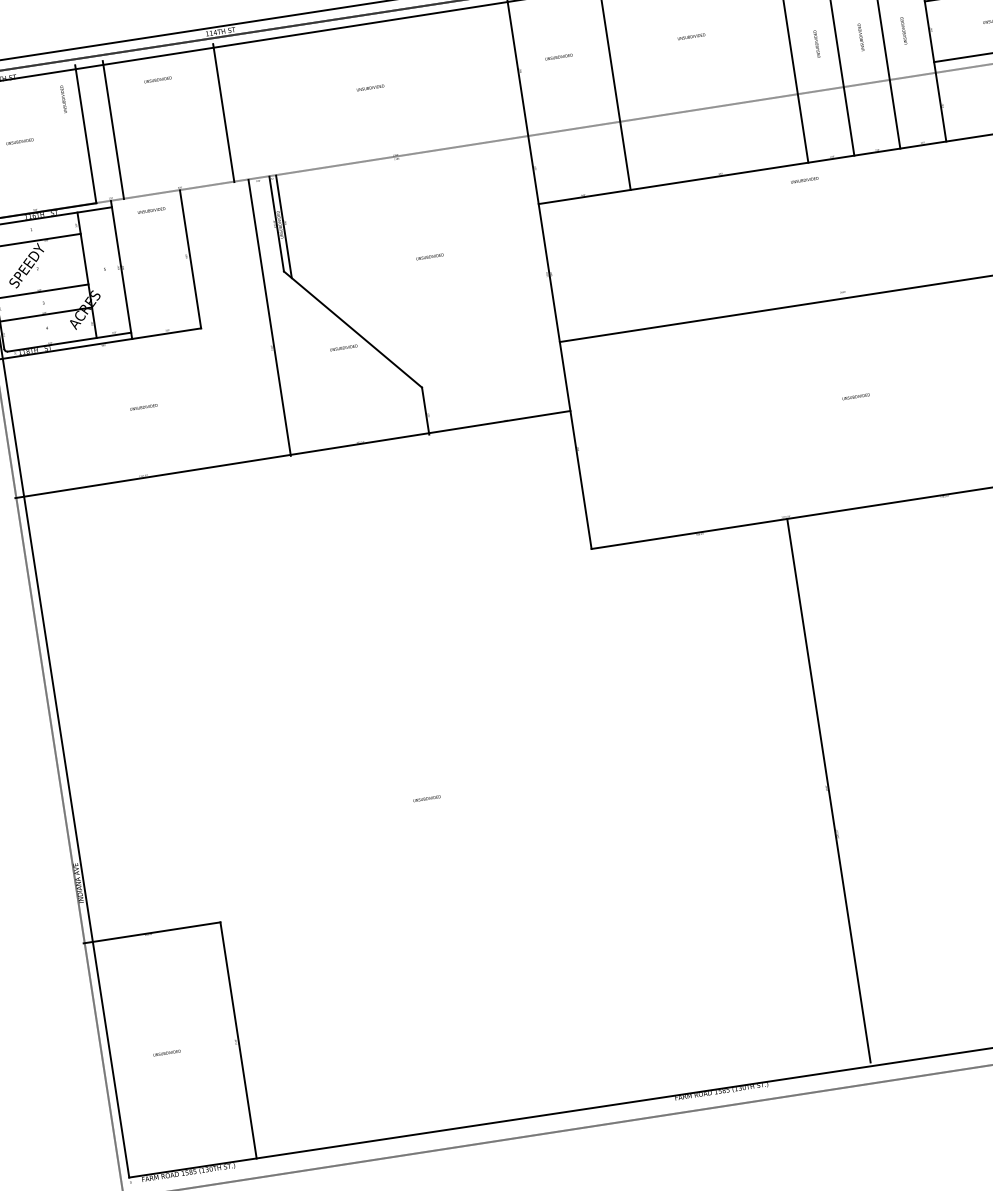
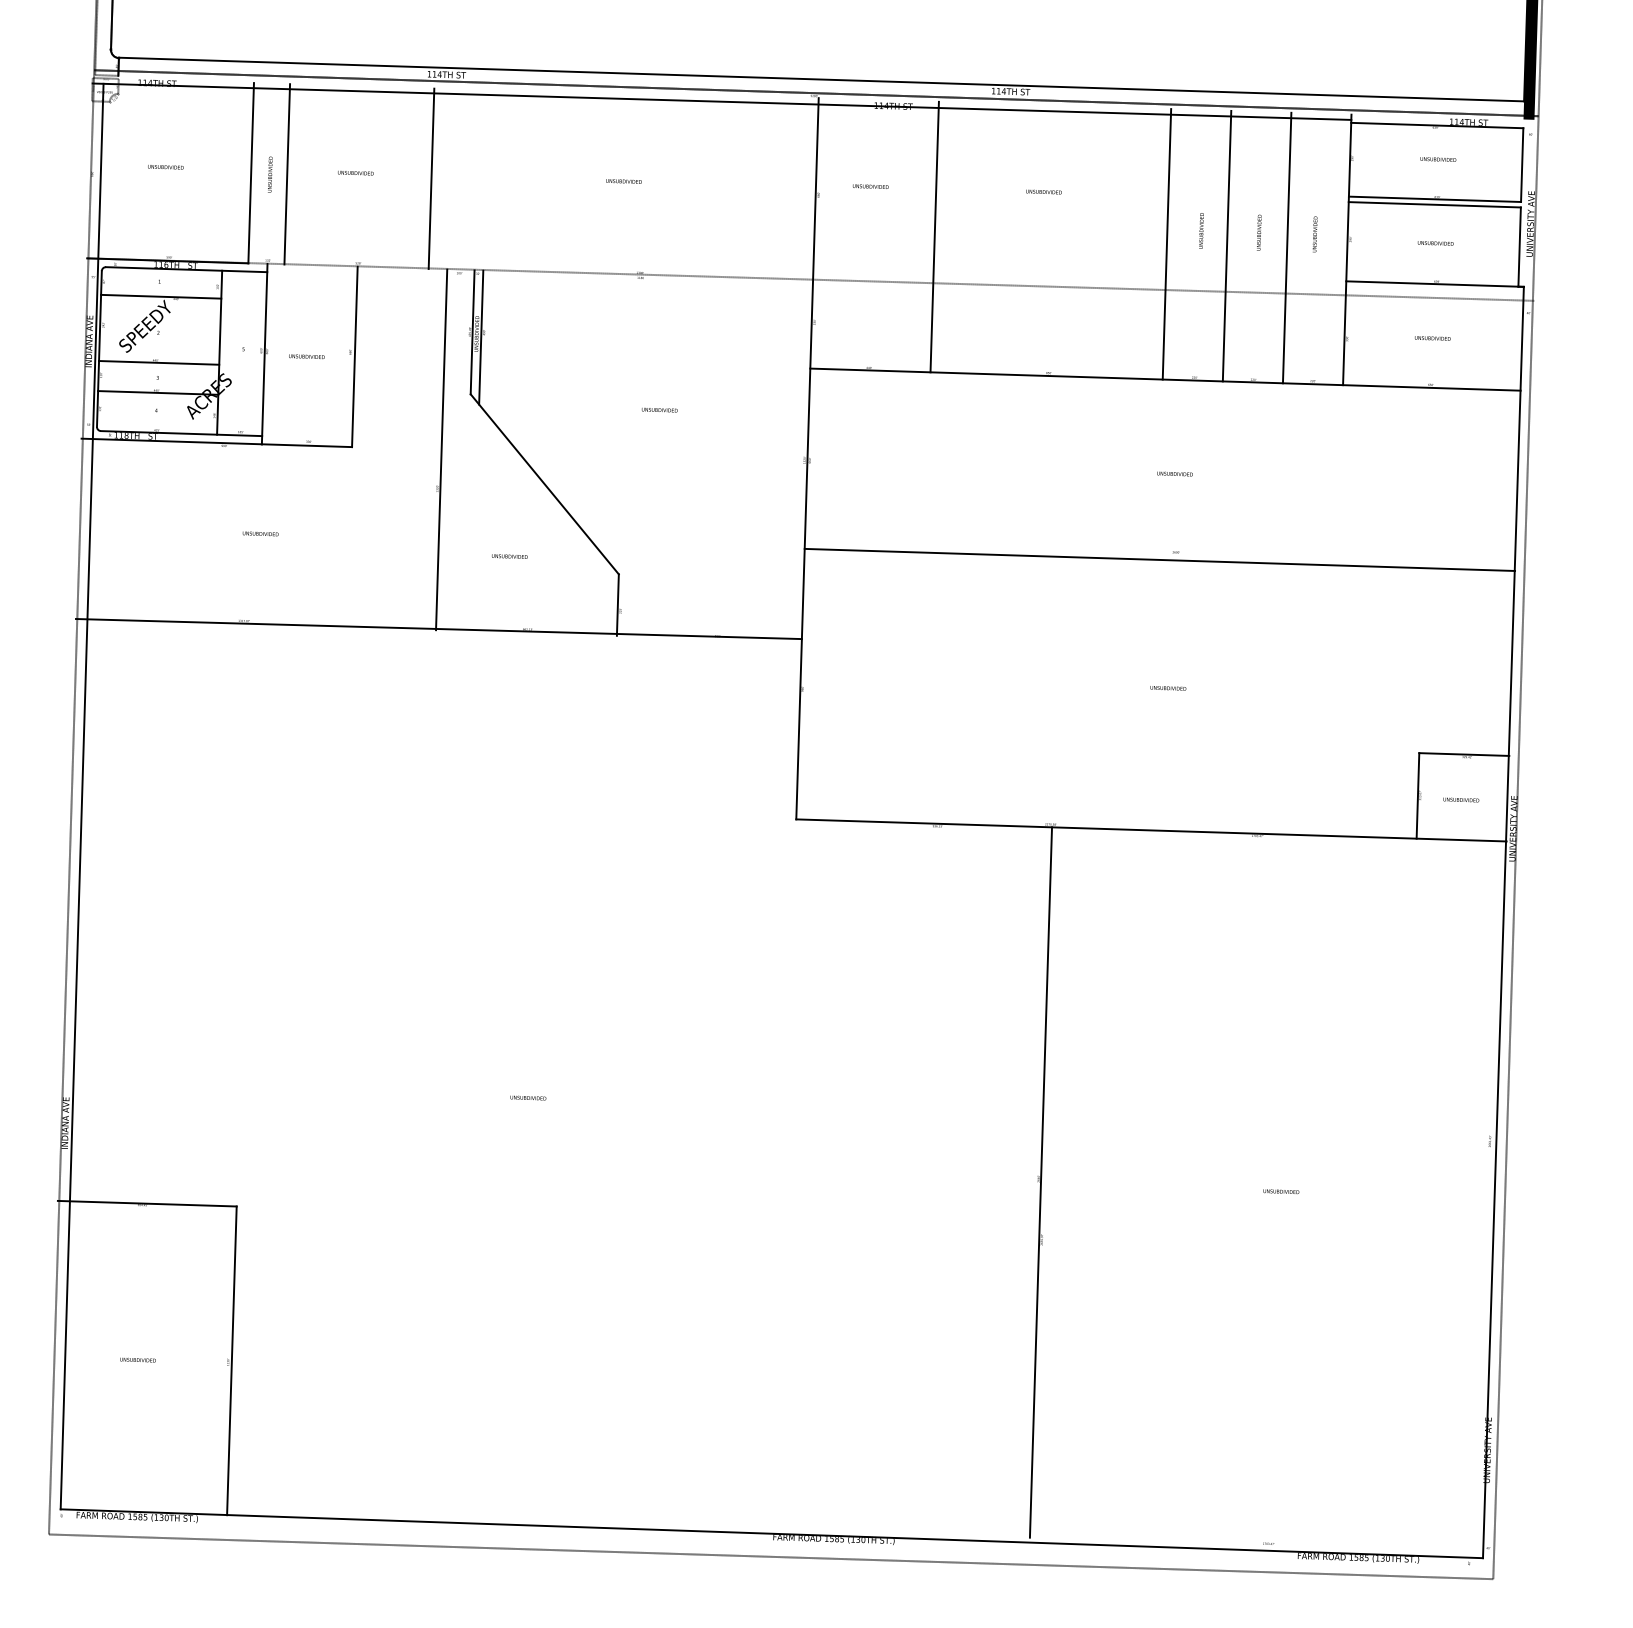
text: (157, 79) -> (355, 172), moved
text: (63, 99) -> (270, 174), moved
text: (804, 179) -> (1174, 473), moved
text: (151, 210) -> (306, 356), moved
text: (343, 347) -> (509, 556), moved

